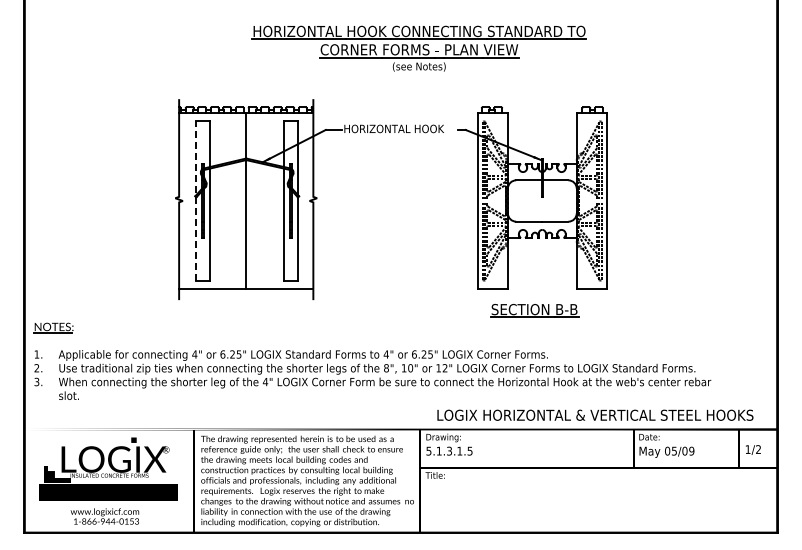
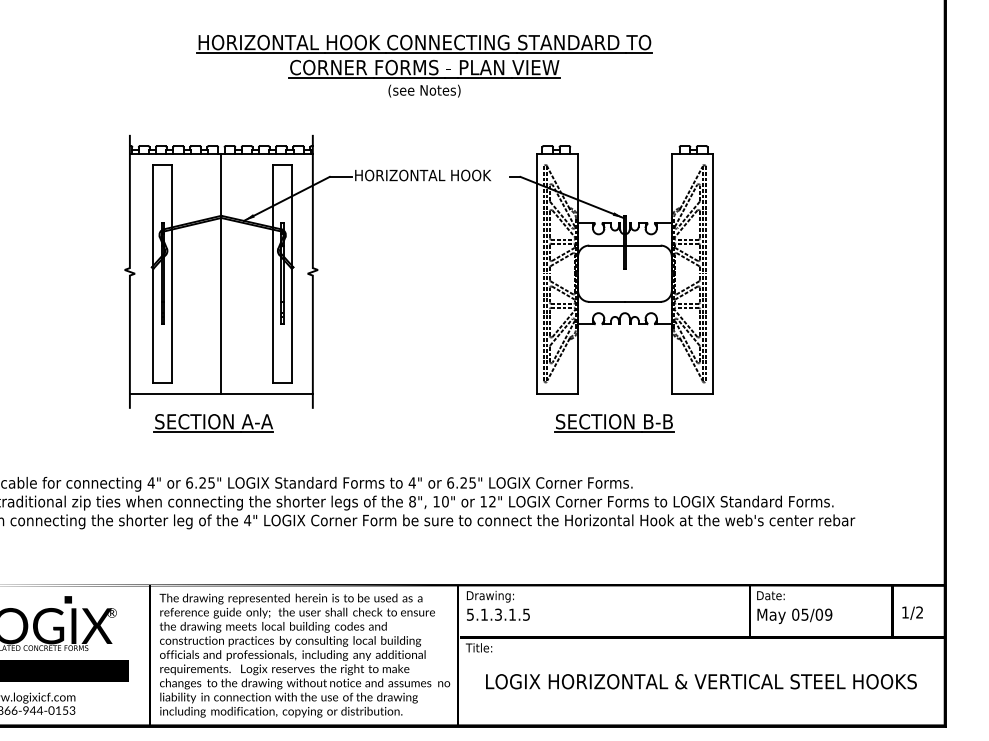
part: (418, 48) -> (423, 65), moved
line: (196, 201) -> (153, 274), dashed -> solid
part: (240, 310) -> (213, 422), added
text: (595, 414) -> (701, 680), moved

